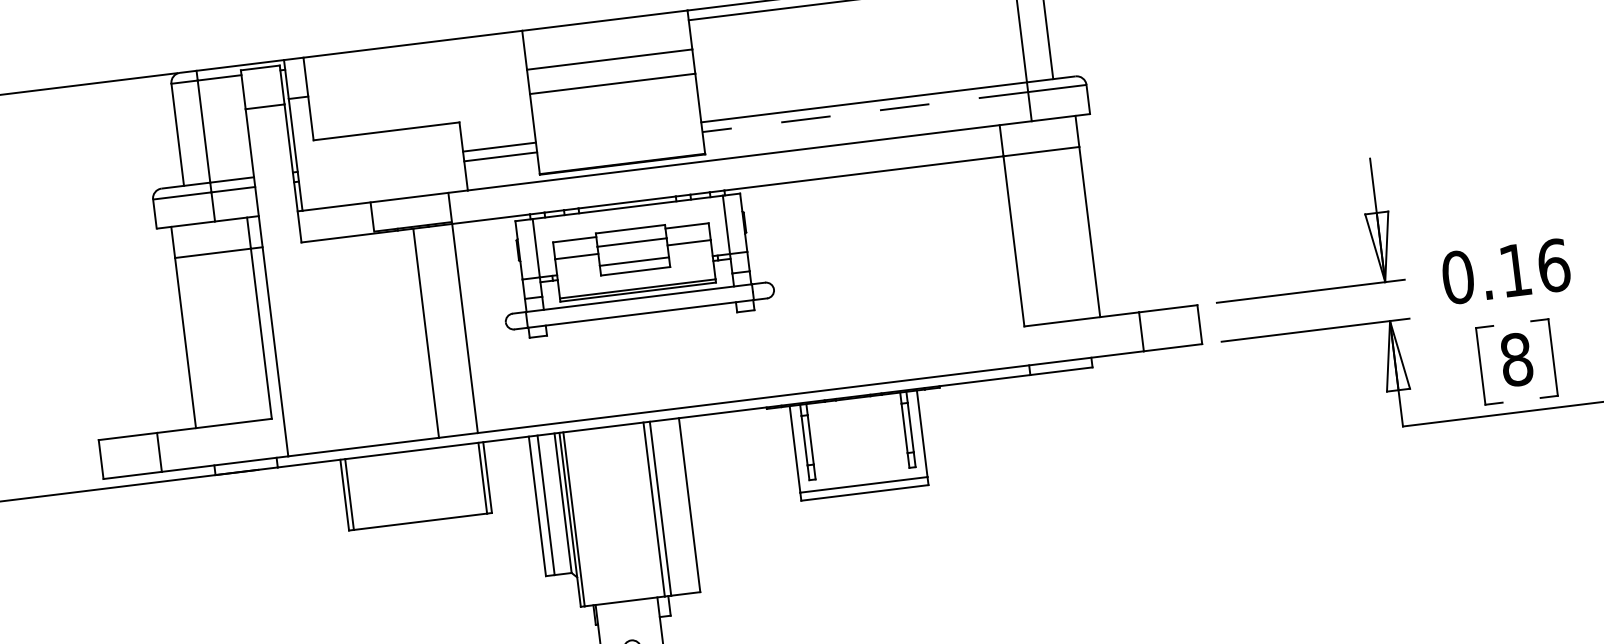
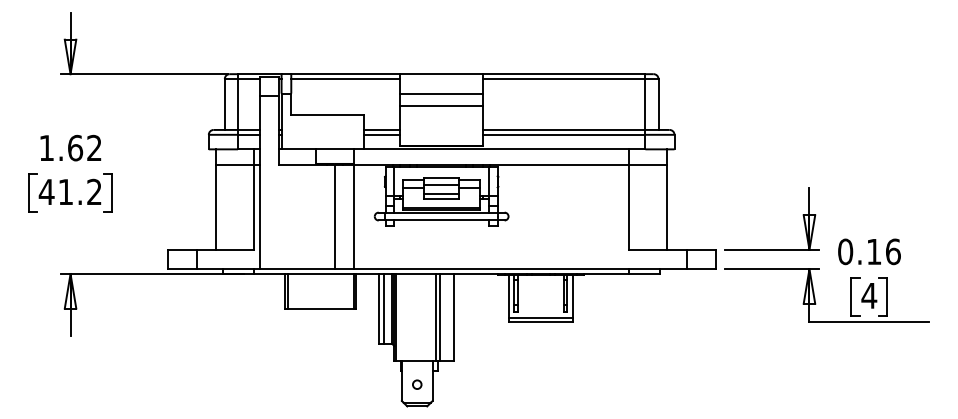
line: (413, 55) -> (345, 79), added
line: (863, 111) -> (563, 134), dashed -> solid
text: (1516, 358) -> (869, 295), 8 -> 4

